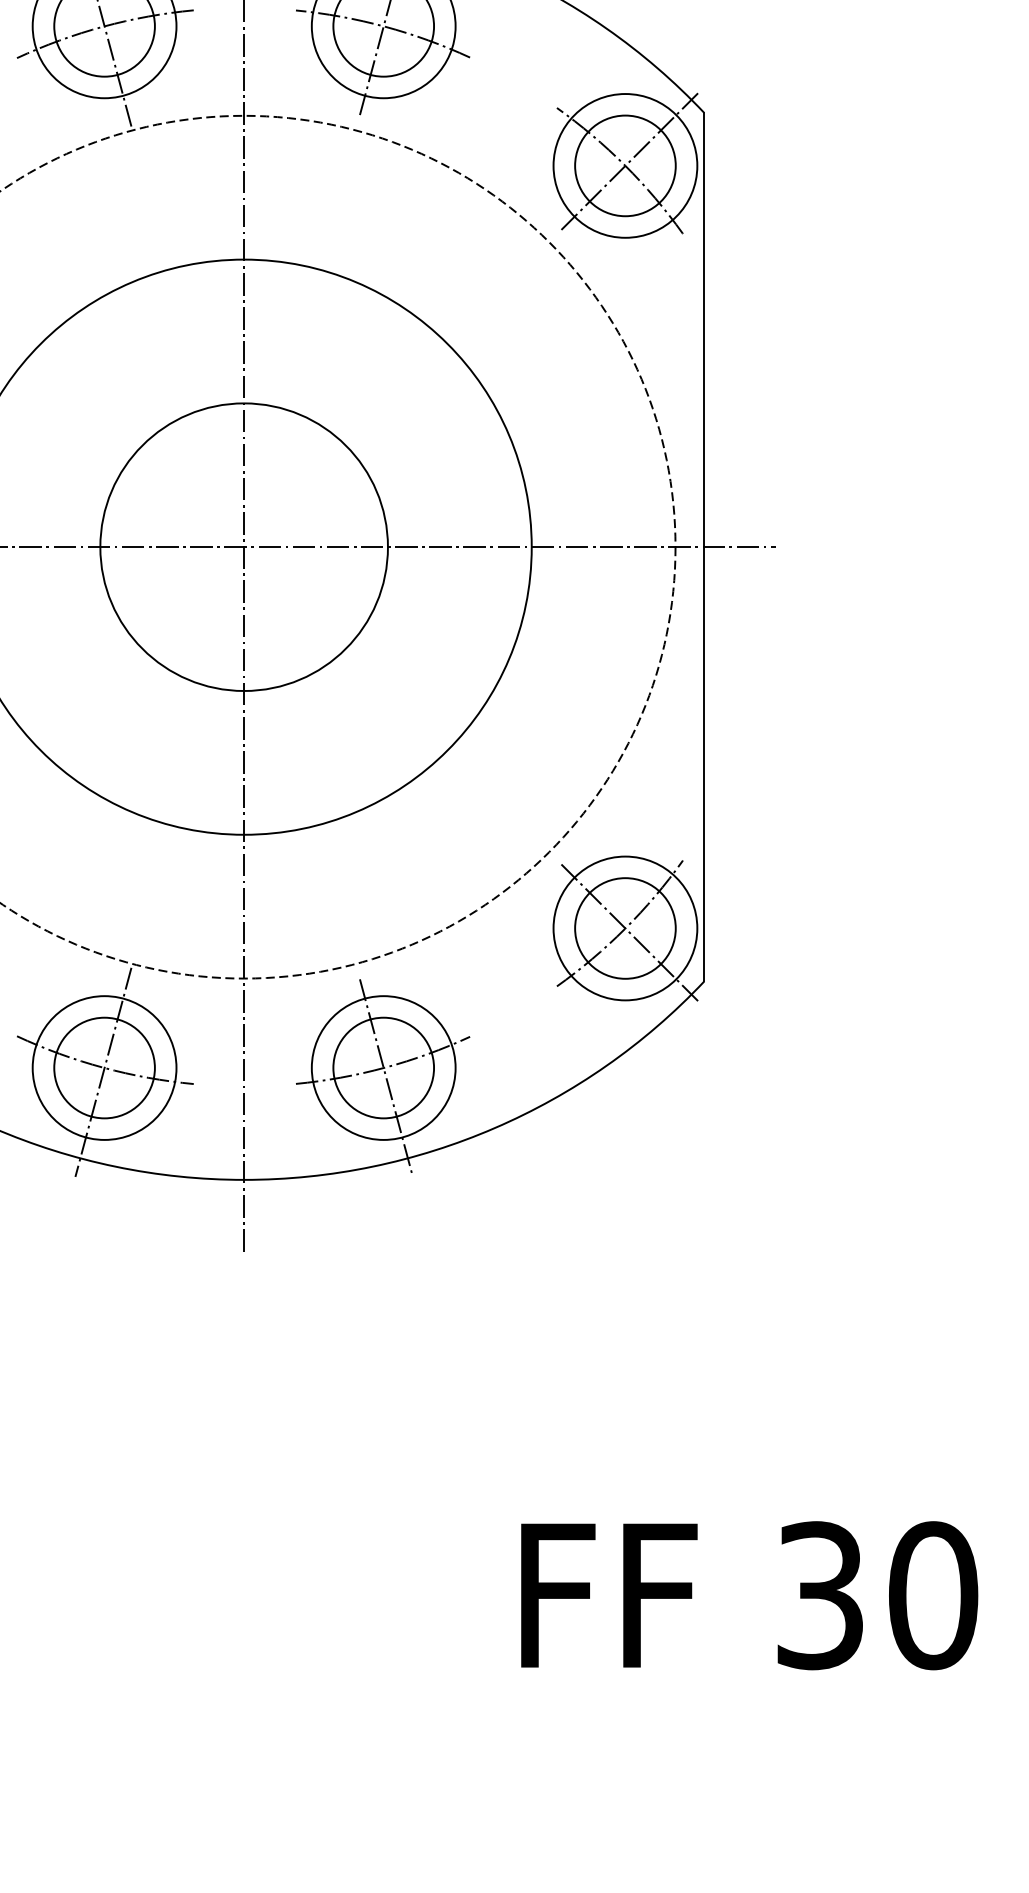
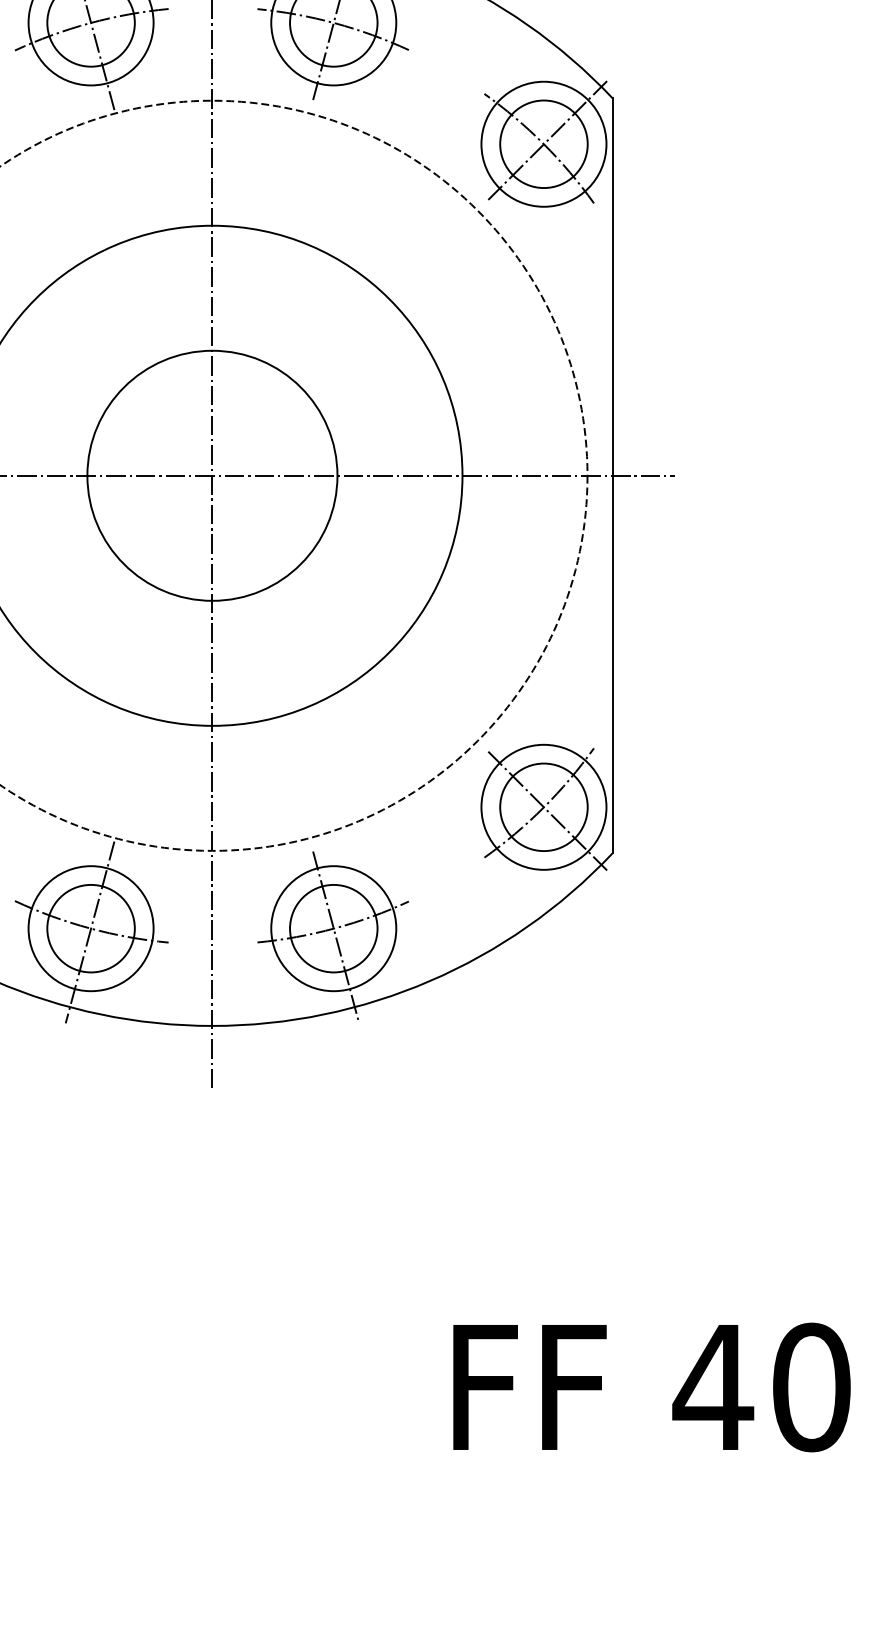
text: (820, 1595) -> (713, 1387), 30 -> 40

